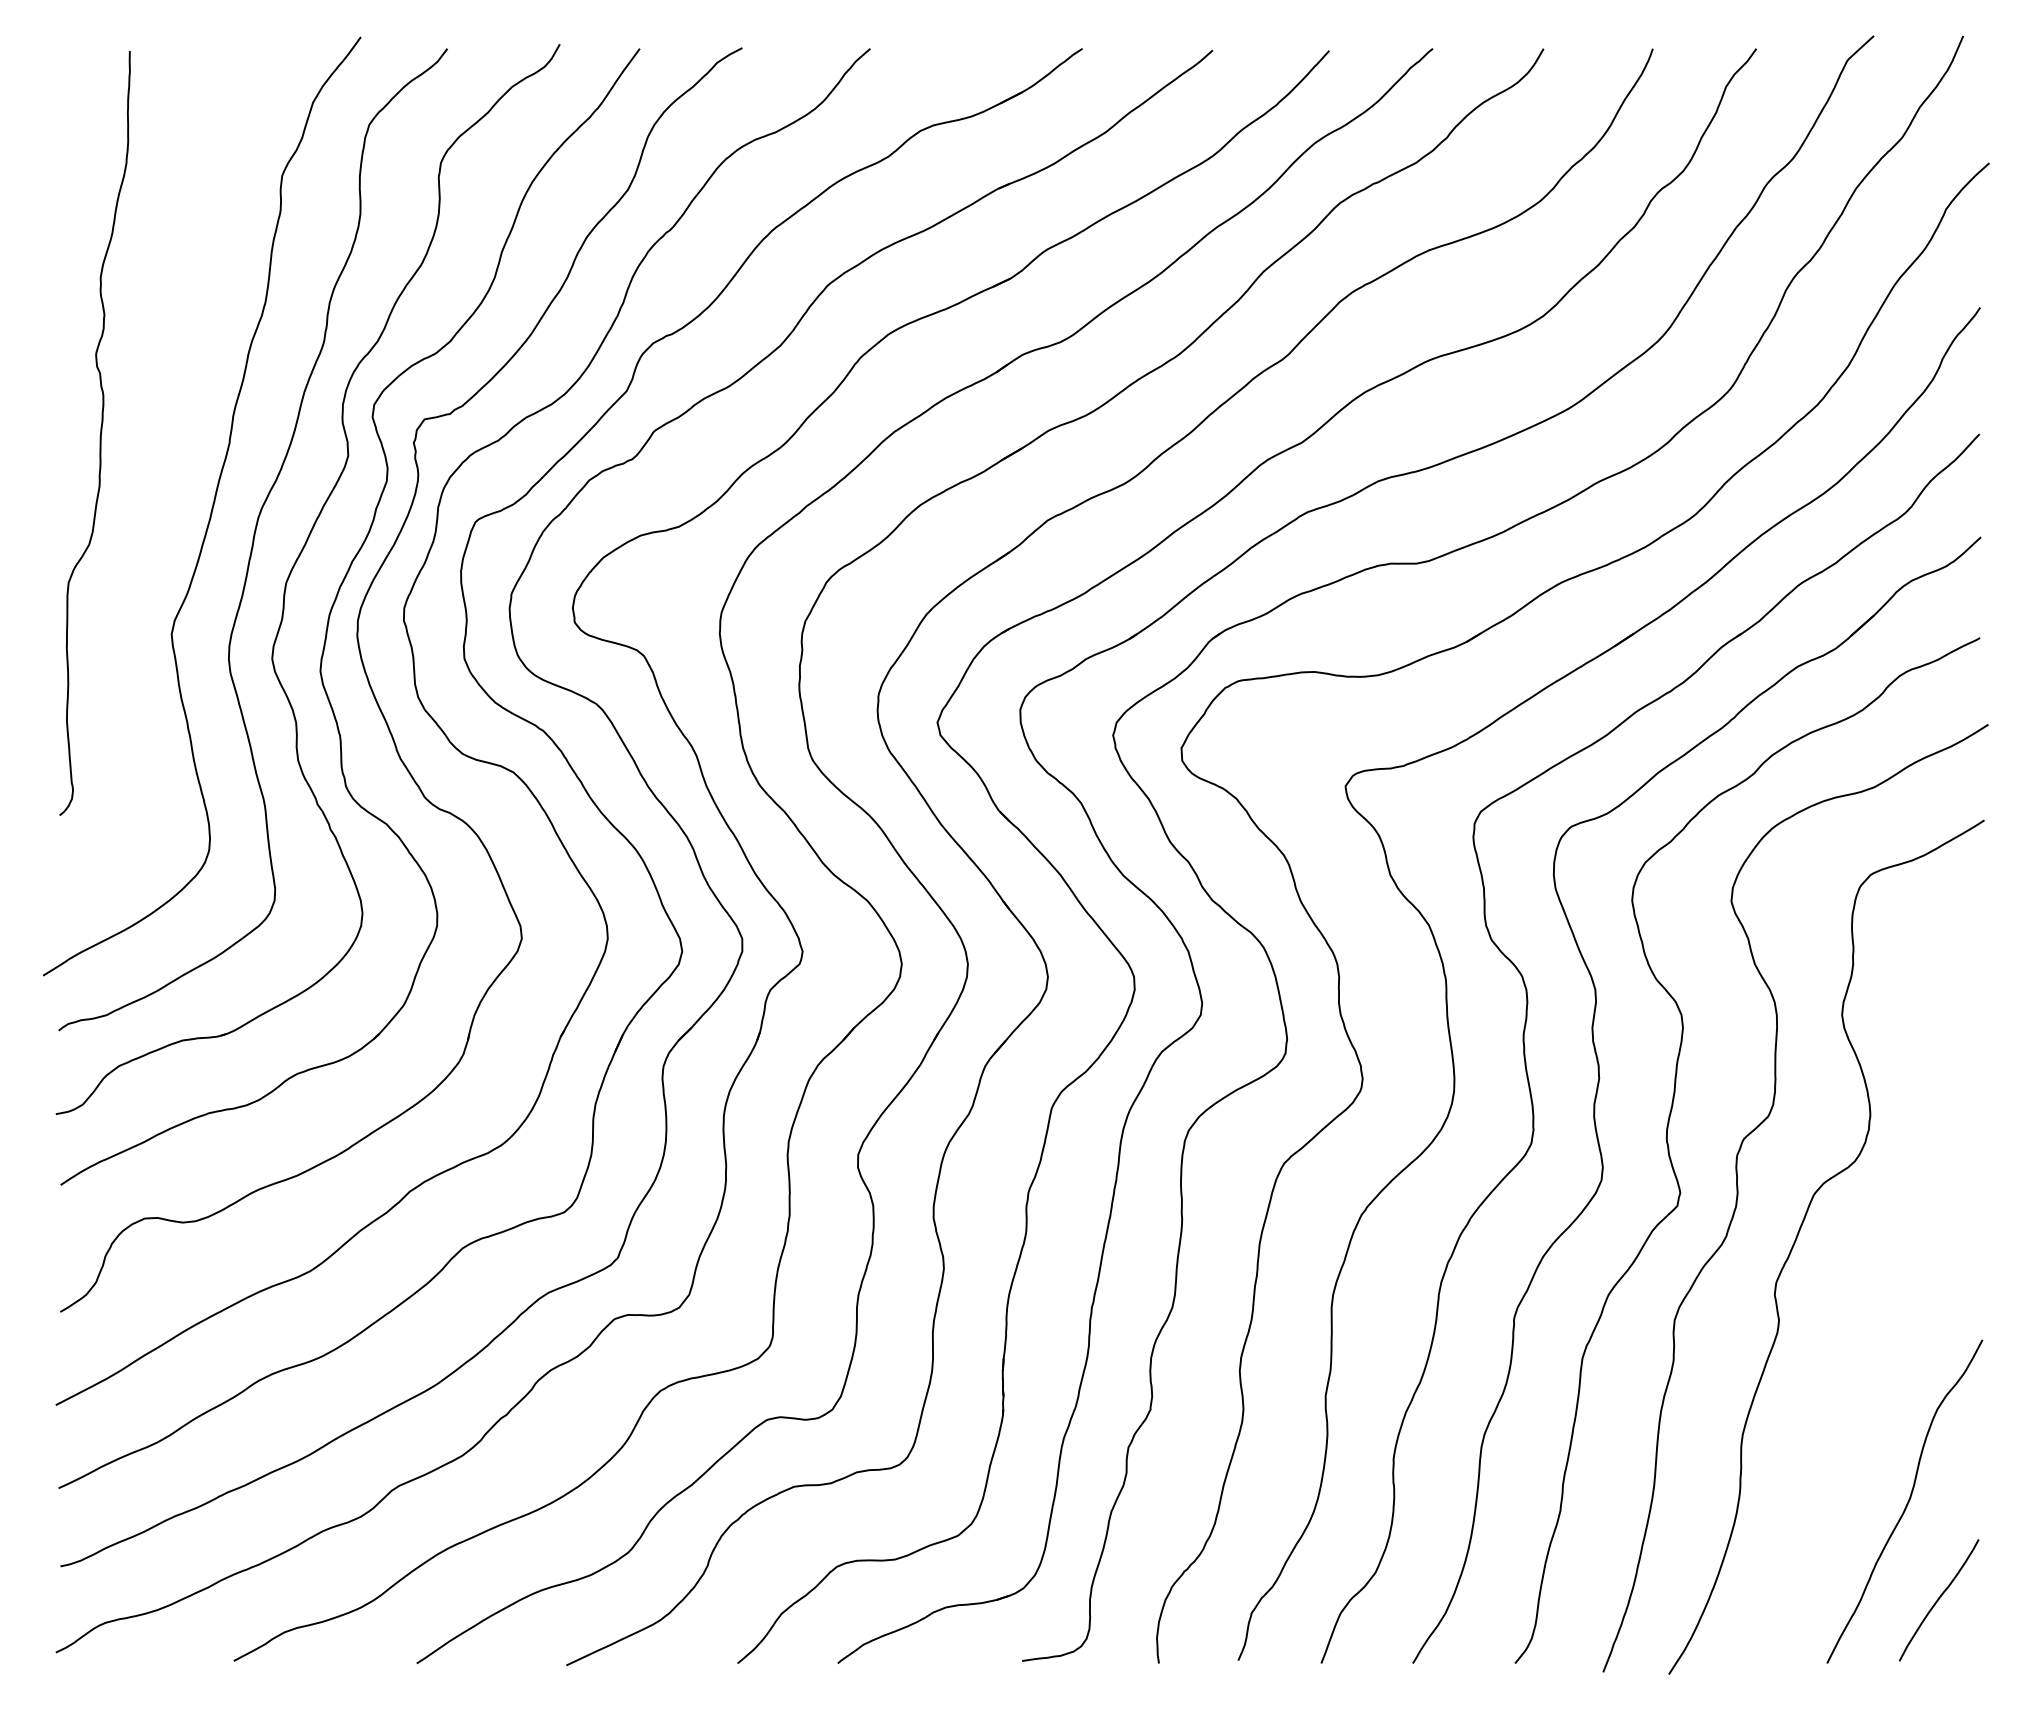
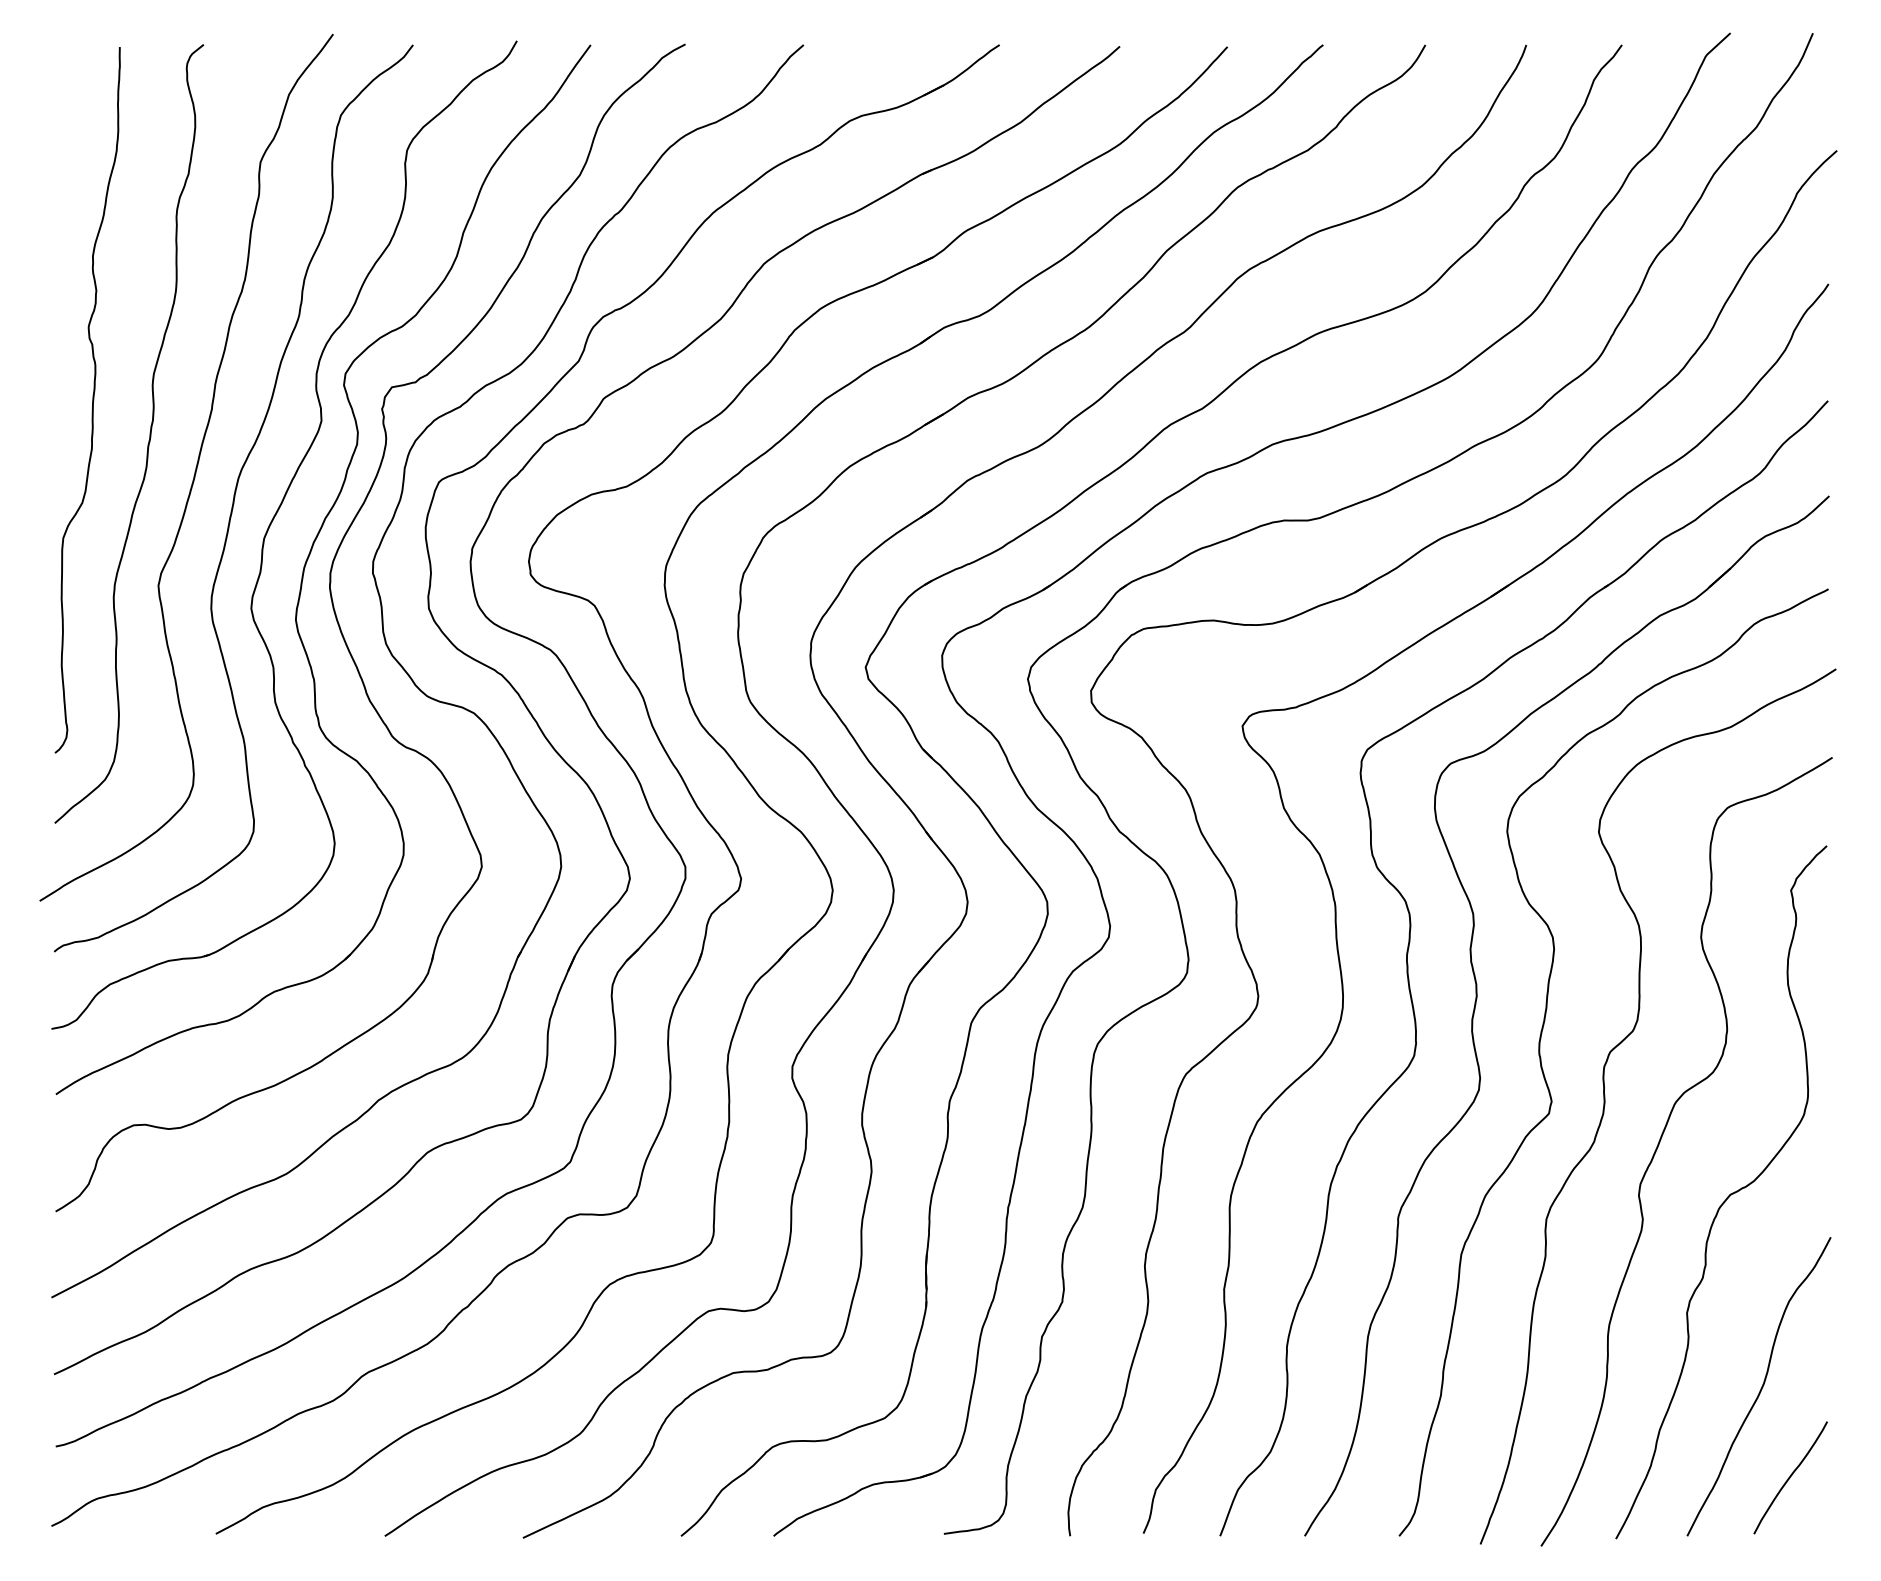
curve: (161, 473) -> (149, 437), added
curve: (1871, 1294) -> (1728, 1195), added

